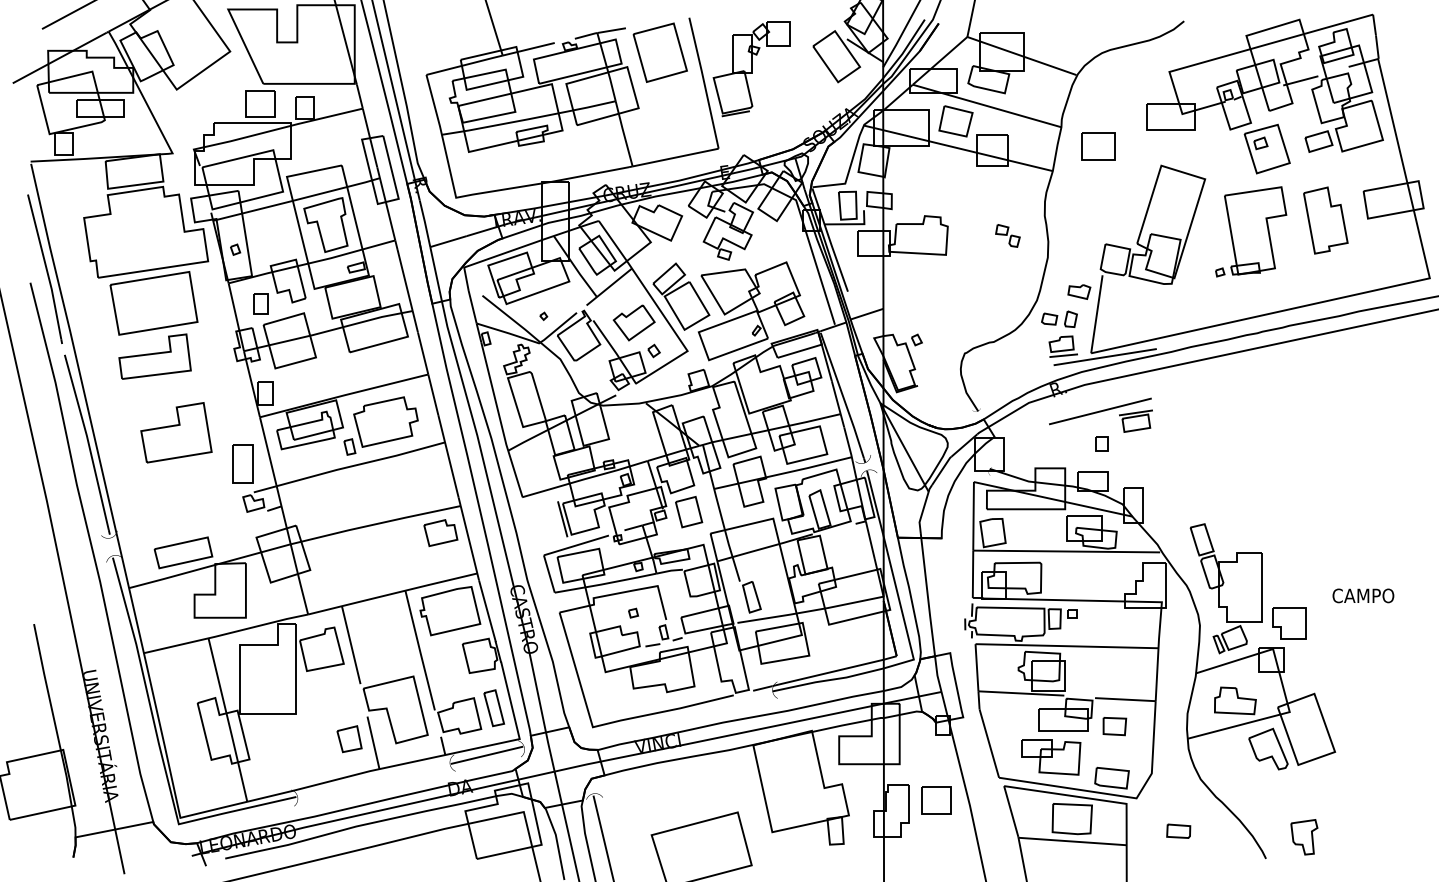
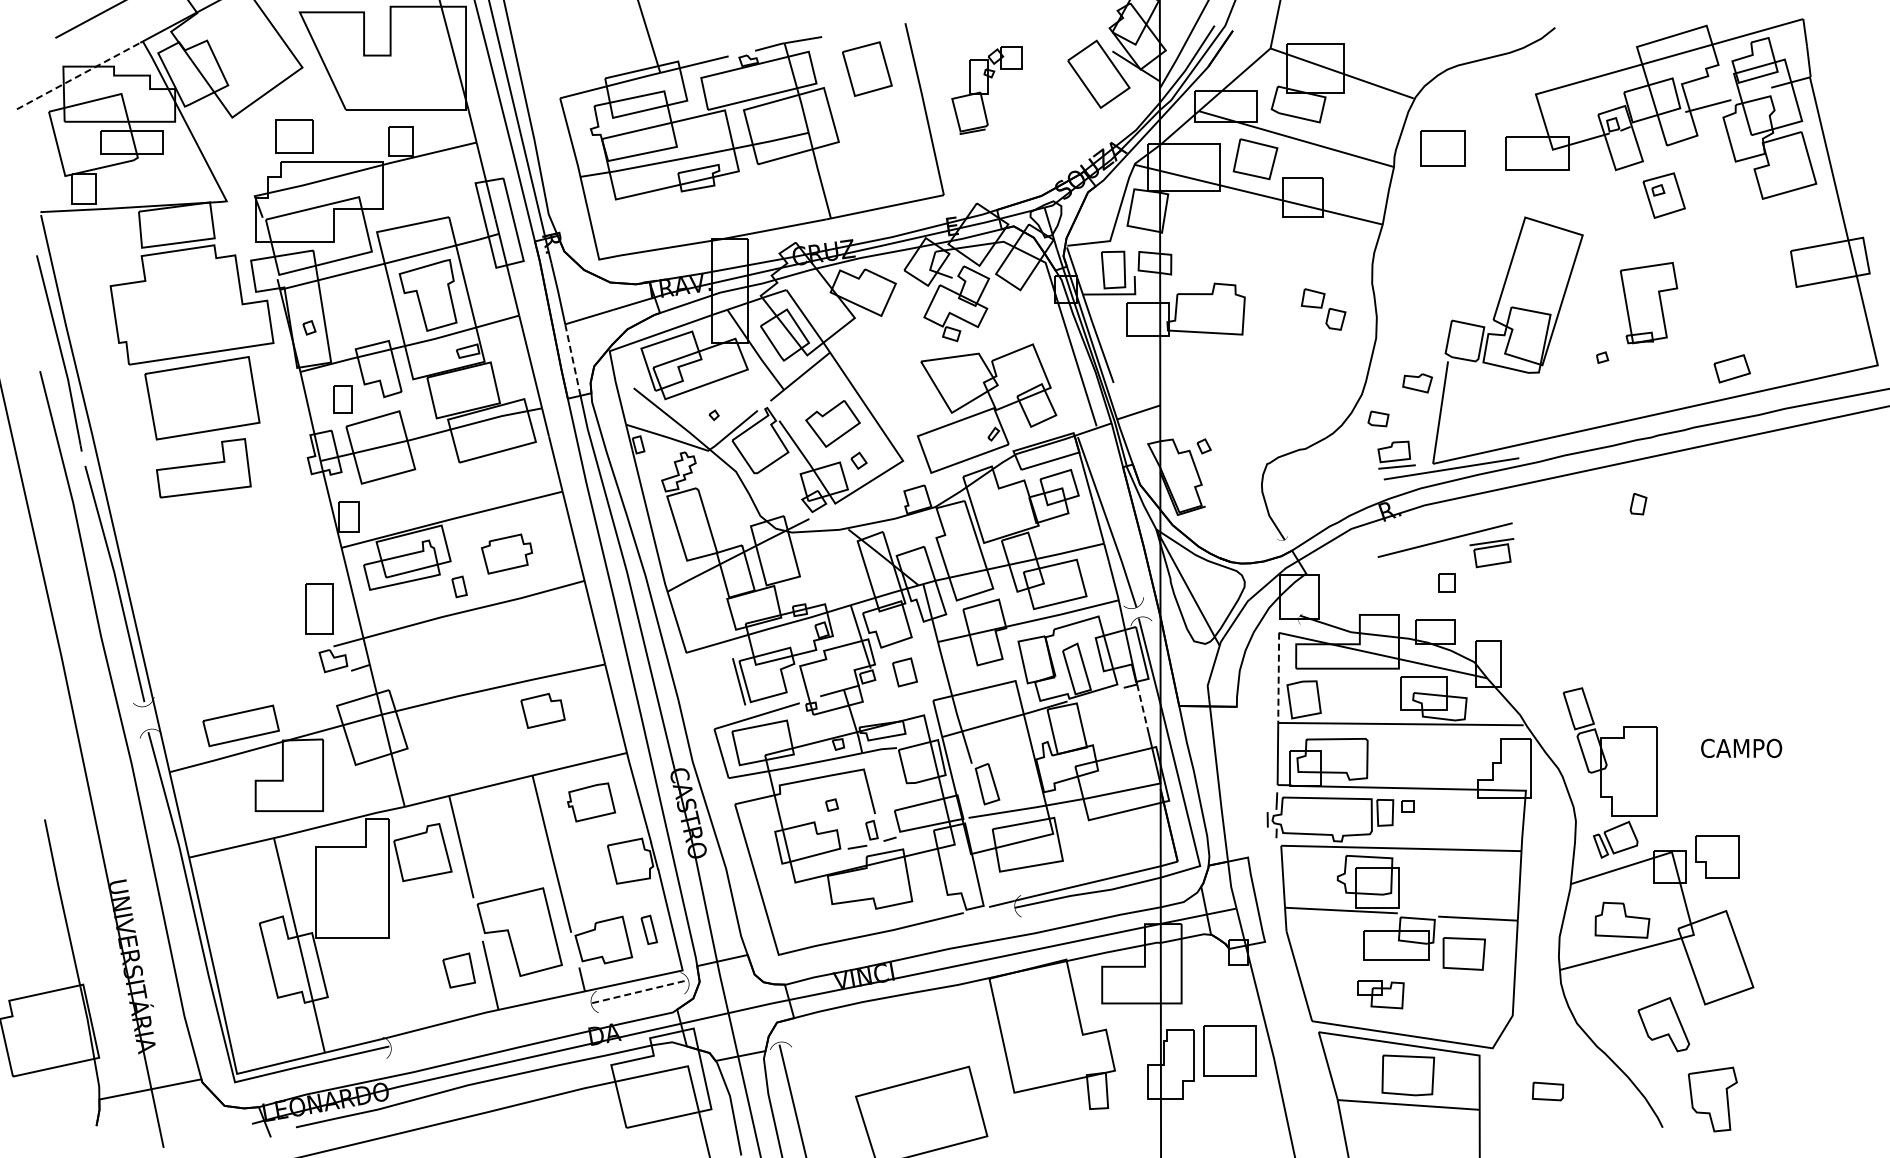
part: (660, 52) -> (867, 68), size x0.7
line: (60, 57) -> (79, 75), solid -> dashed
part: (751, 69) -> (986, 90), size x0.7
part: (260, 104) -> (294, 136), moved
part: (1318, 141) -> (1731, 368), moved
part: (1098, 146) -> (1442, 148), moved
part: (1266, 148) -> (1663, 195), size x0.7
part: (1325, 220) -> (1740, 289), removed
part: (1255, 230) -> (1648, 302), size x0.7
part: (1007, 235) -> (1323, 309), size x1.4
line: (435, 274) -> (572, 360), solid -> dashed
part: (681, 296) -> (894, 389), removed
part: (1070, 319) -> (1638, 504), moved
part: (385, 421) -> (506, 553), size x0.6
part: (176, 433) -> (231, 568), removed
part: (688, 512) -> (904, 672), size x0.7
line: (973, 516) -> (1278, 678), solid -> dashed
part: (440, 532) -> (542, 710), moved
line: (869, 539) -> (1142, 708), solid -> dashed
text: (1363, 595) -> (1741, 747), moved
part: (450, 611) -> (591, 802), size x0.6
part: (1289, 623) -> (1717, 856), moved
part: (494, 707) -> (649, 929), size x0.6
part: (1114, 726) -> (1463, 953), size x1.4
part: (1268, 749) -> (1663, 1024), moved
line: (486, 755) -> (639, 991), solid -> dashed
part: (1051, 757) -> (1380, 994), size x0.6
part: (1112, 777) -> (1460, 1021), removed
part: (936, 800) -> (1229, 1050), size x1.4
part: (1304, 836) -> (1713, 1098), size x1.4

